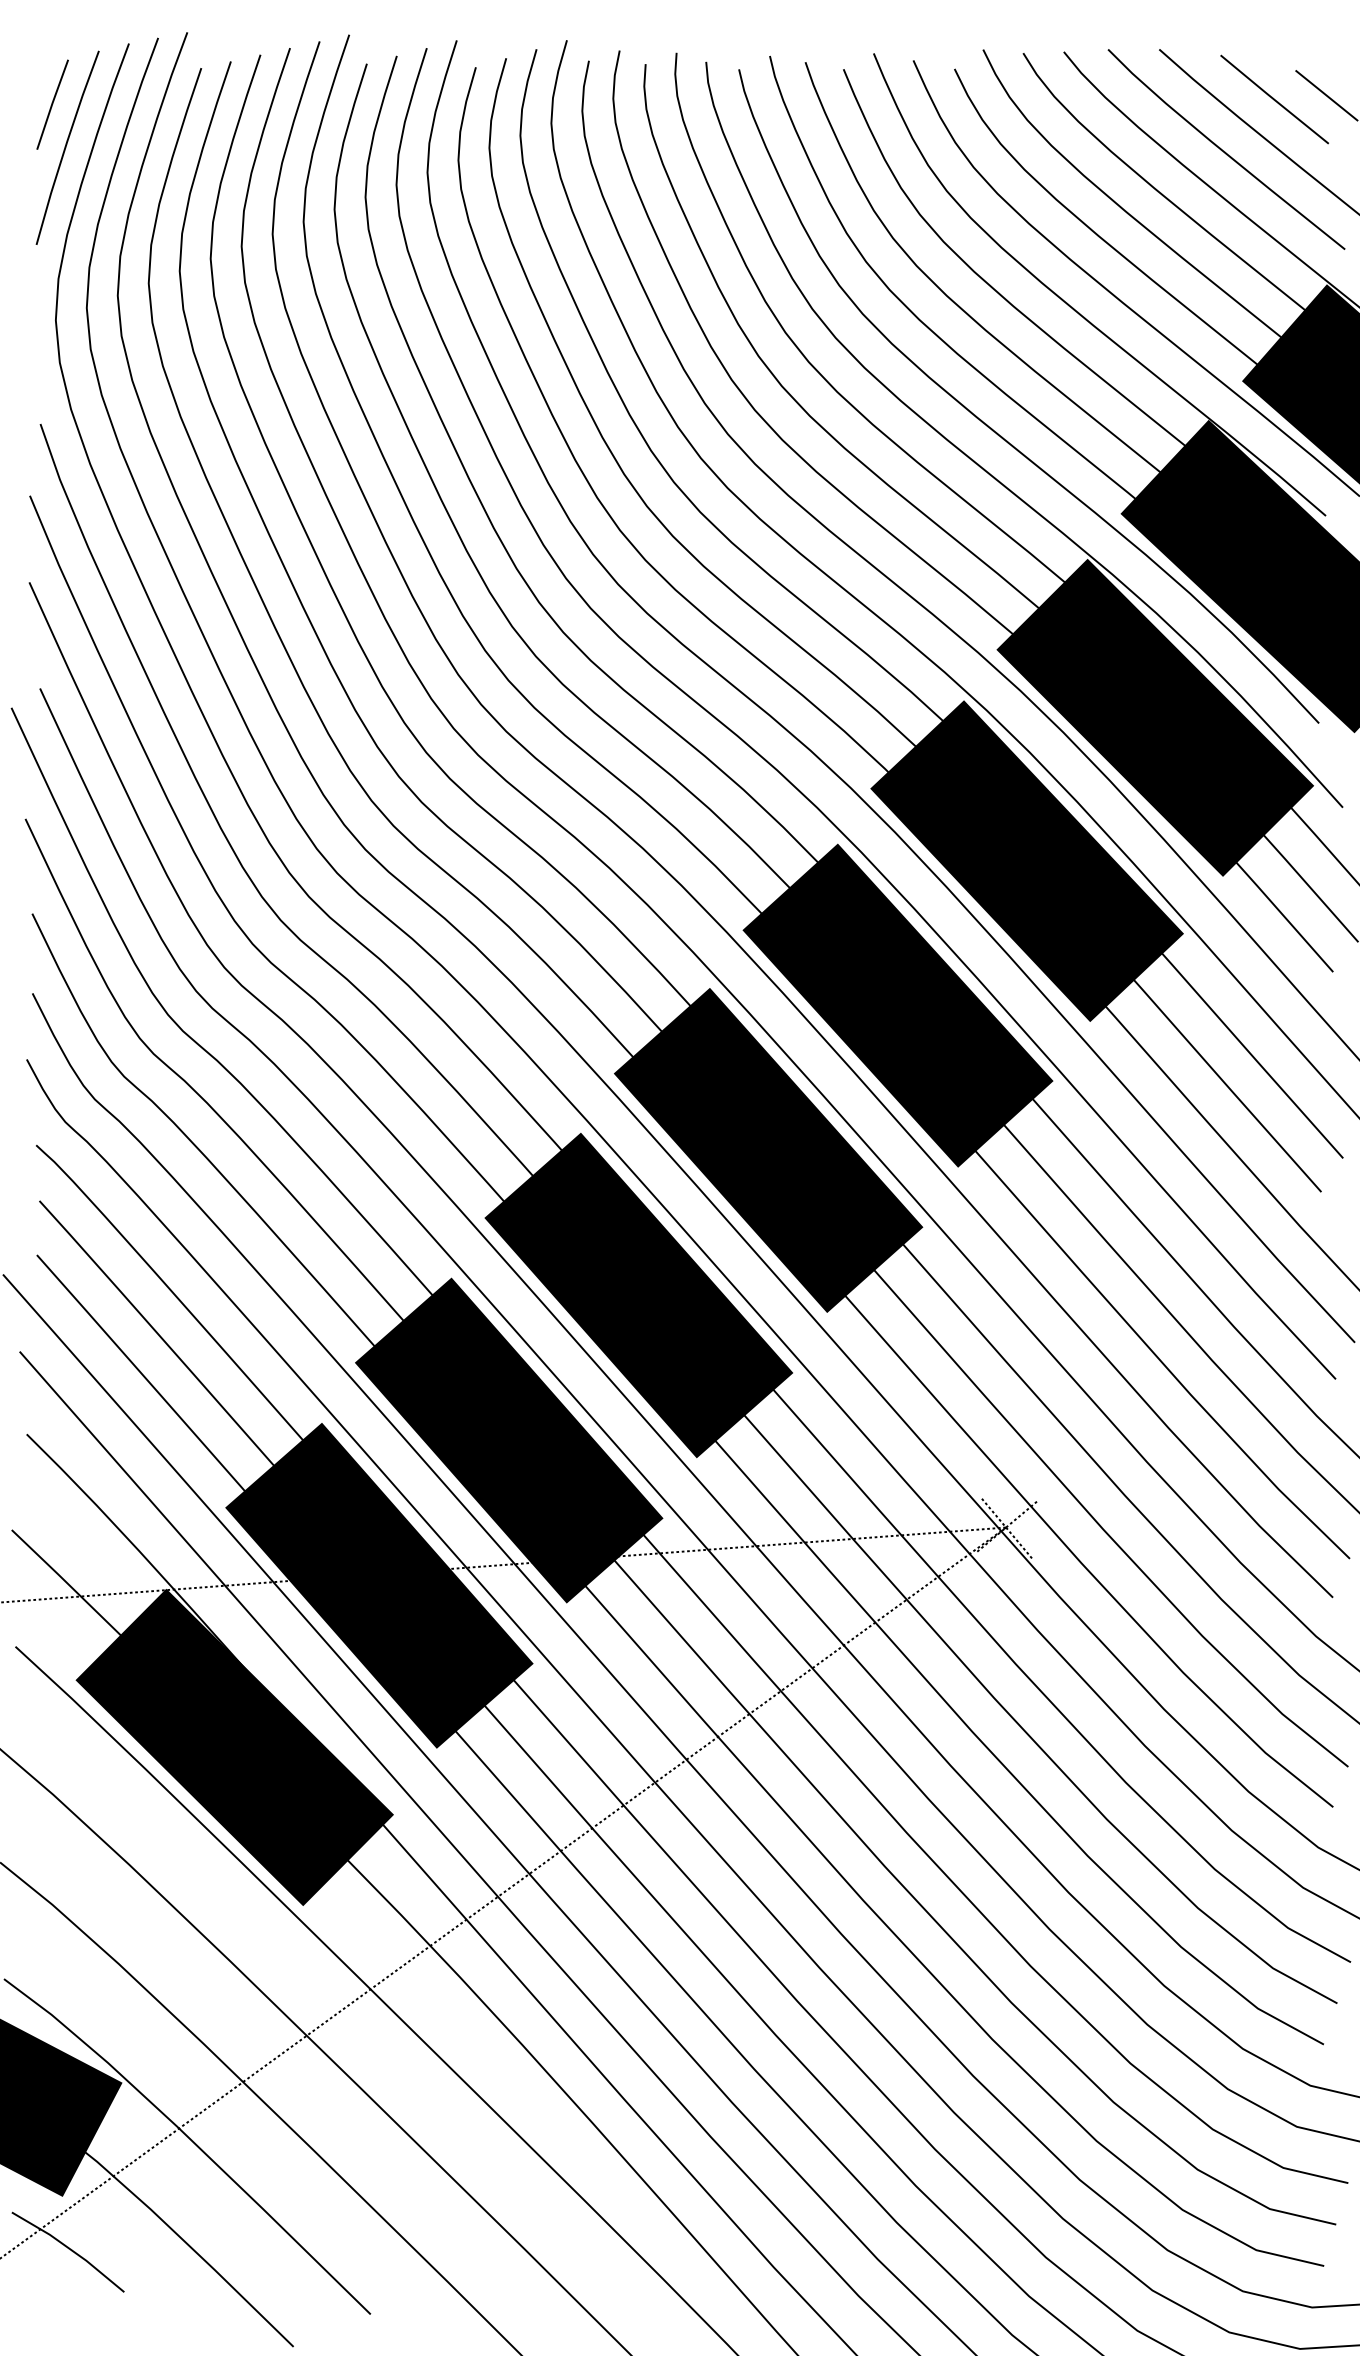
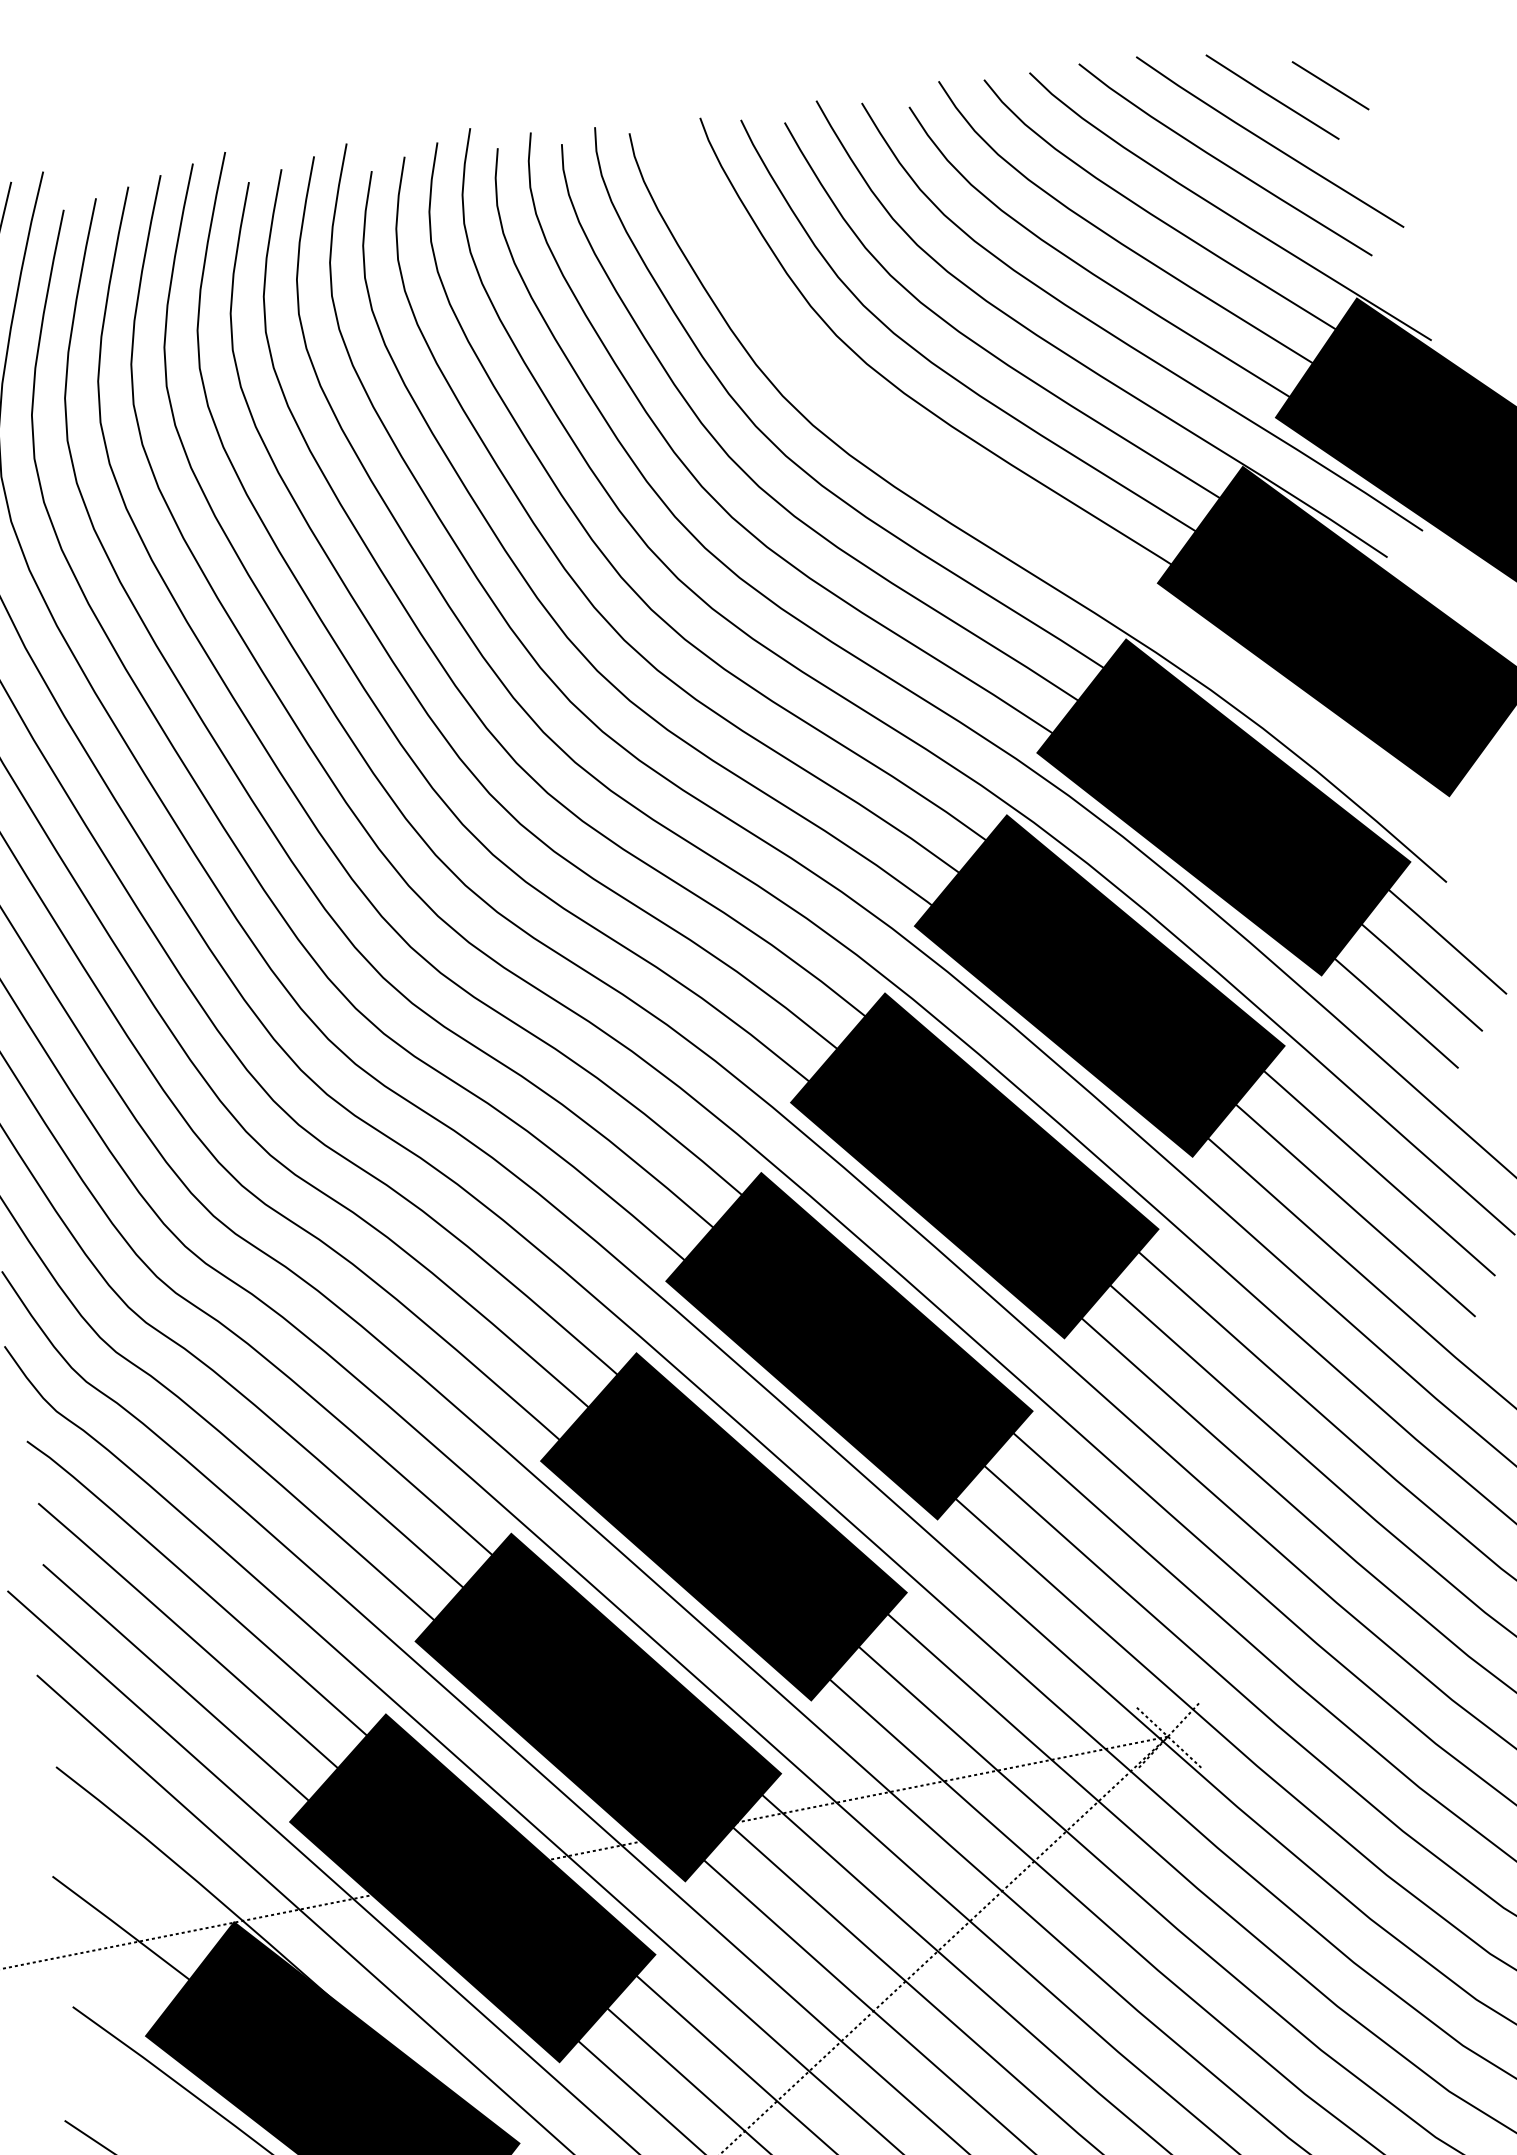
curve: (996, 431) -> (1006, 508), removed

